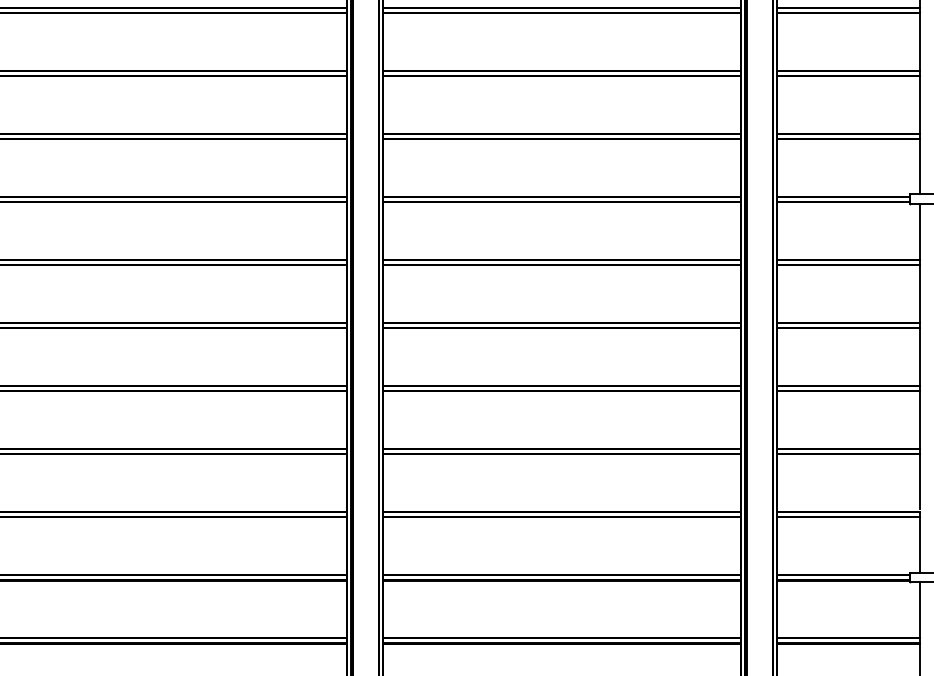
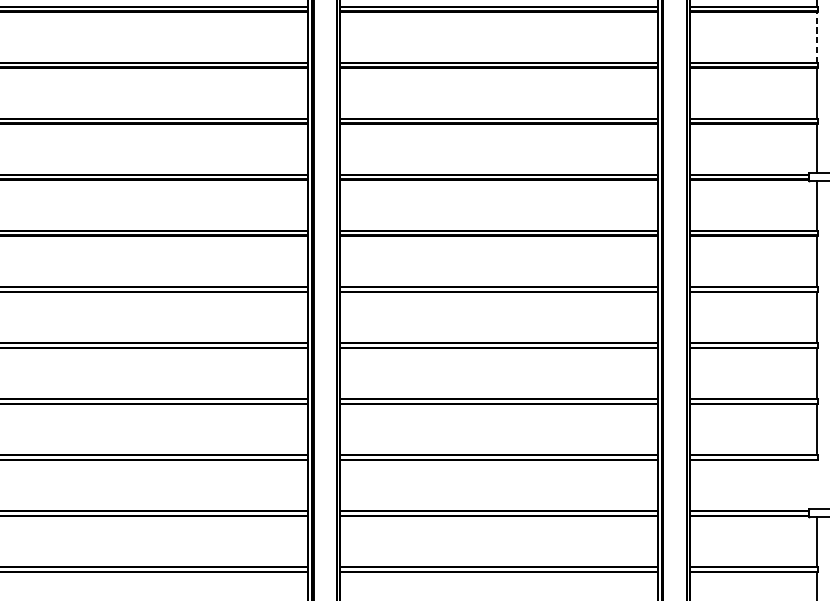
line: (919, 41) -> (817, 37), solid -> dashed
line: (919, 545) -> (817, 484), removed

